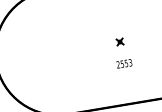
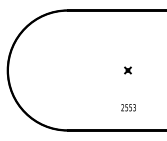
text: (124, 63) -> (128, 107), moved

